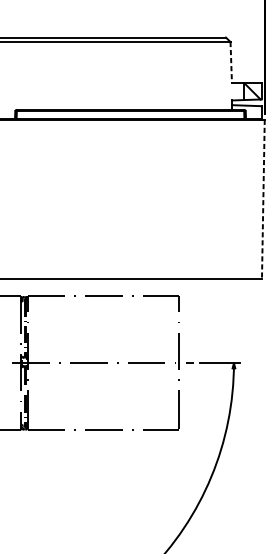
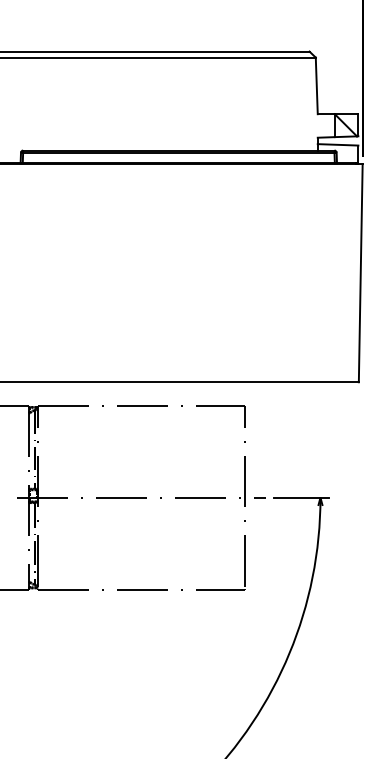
line: (231, 63) -> (316, 86), dashed -> solid
line: (263, 199) -> (360, 273), dashed -> solid

